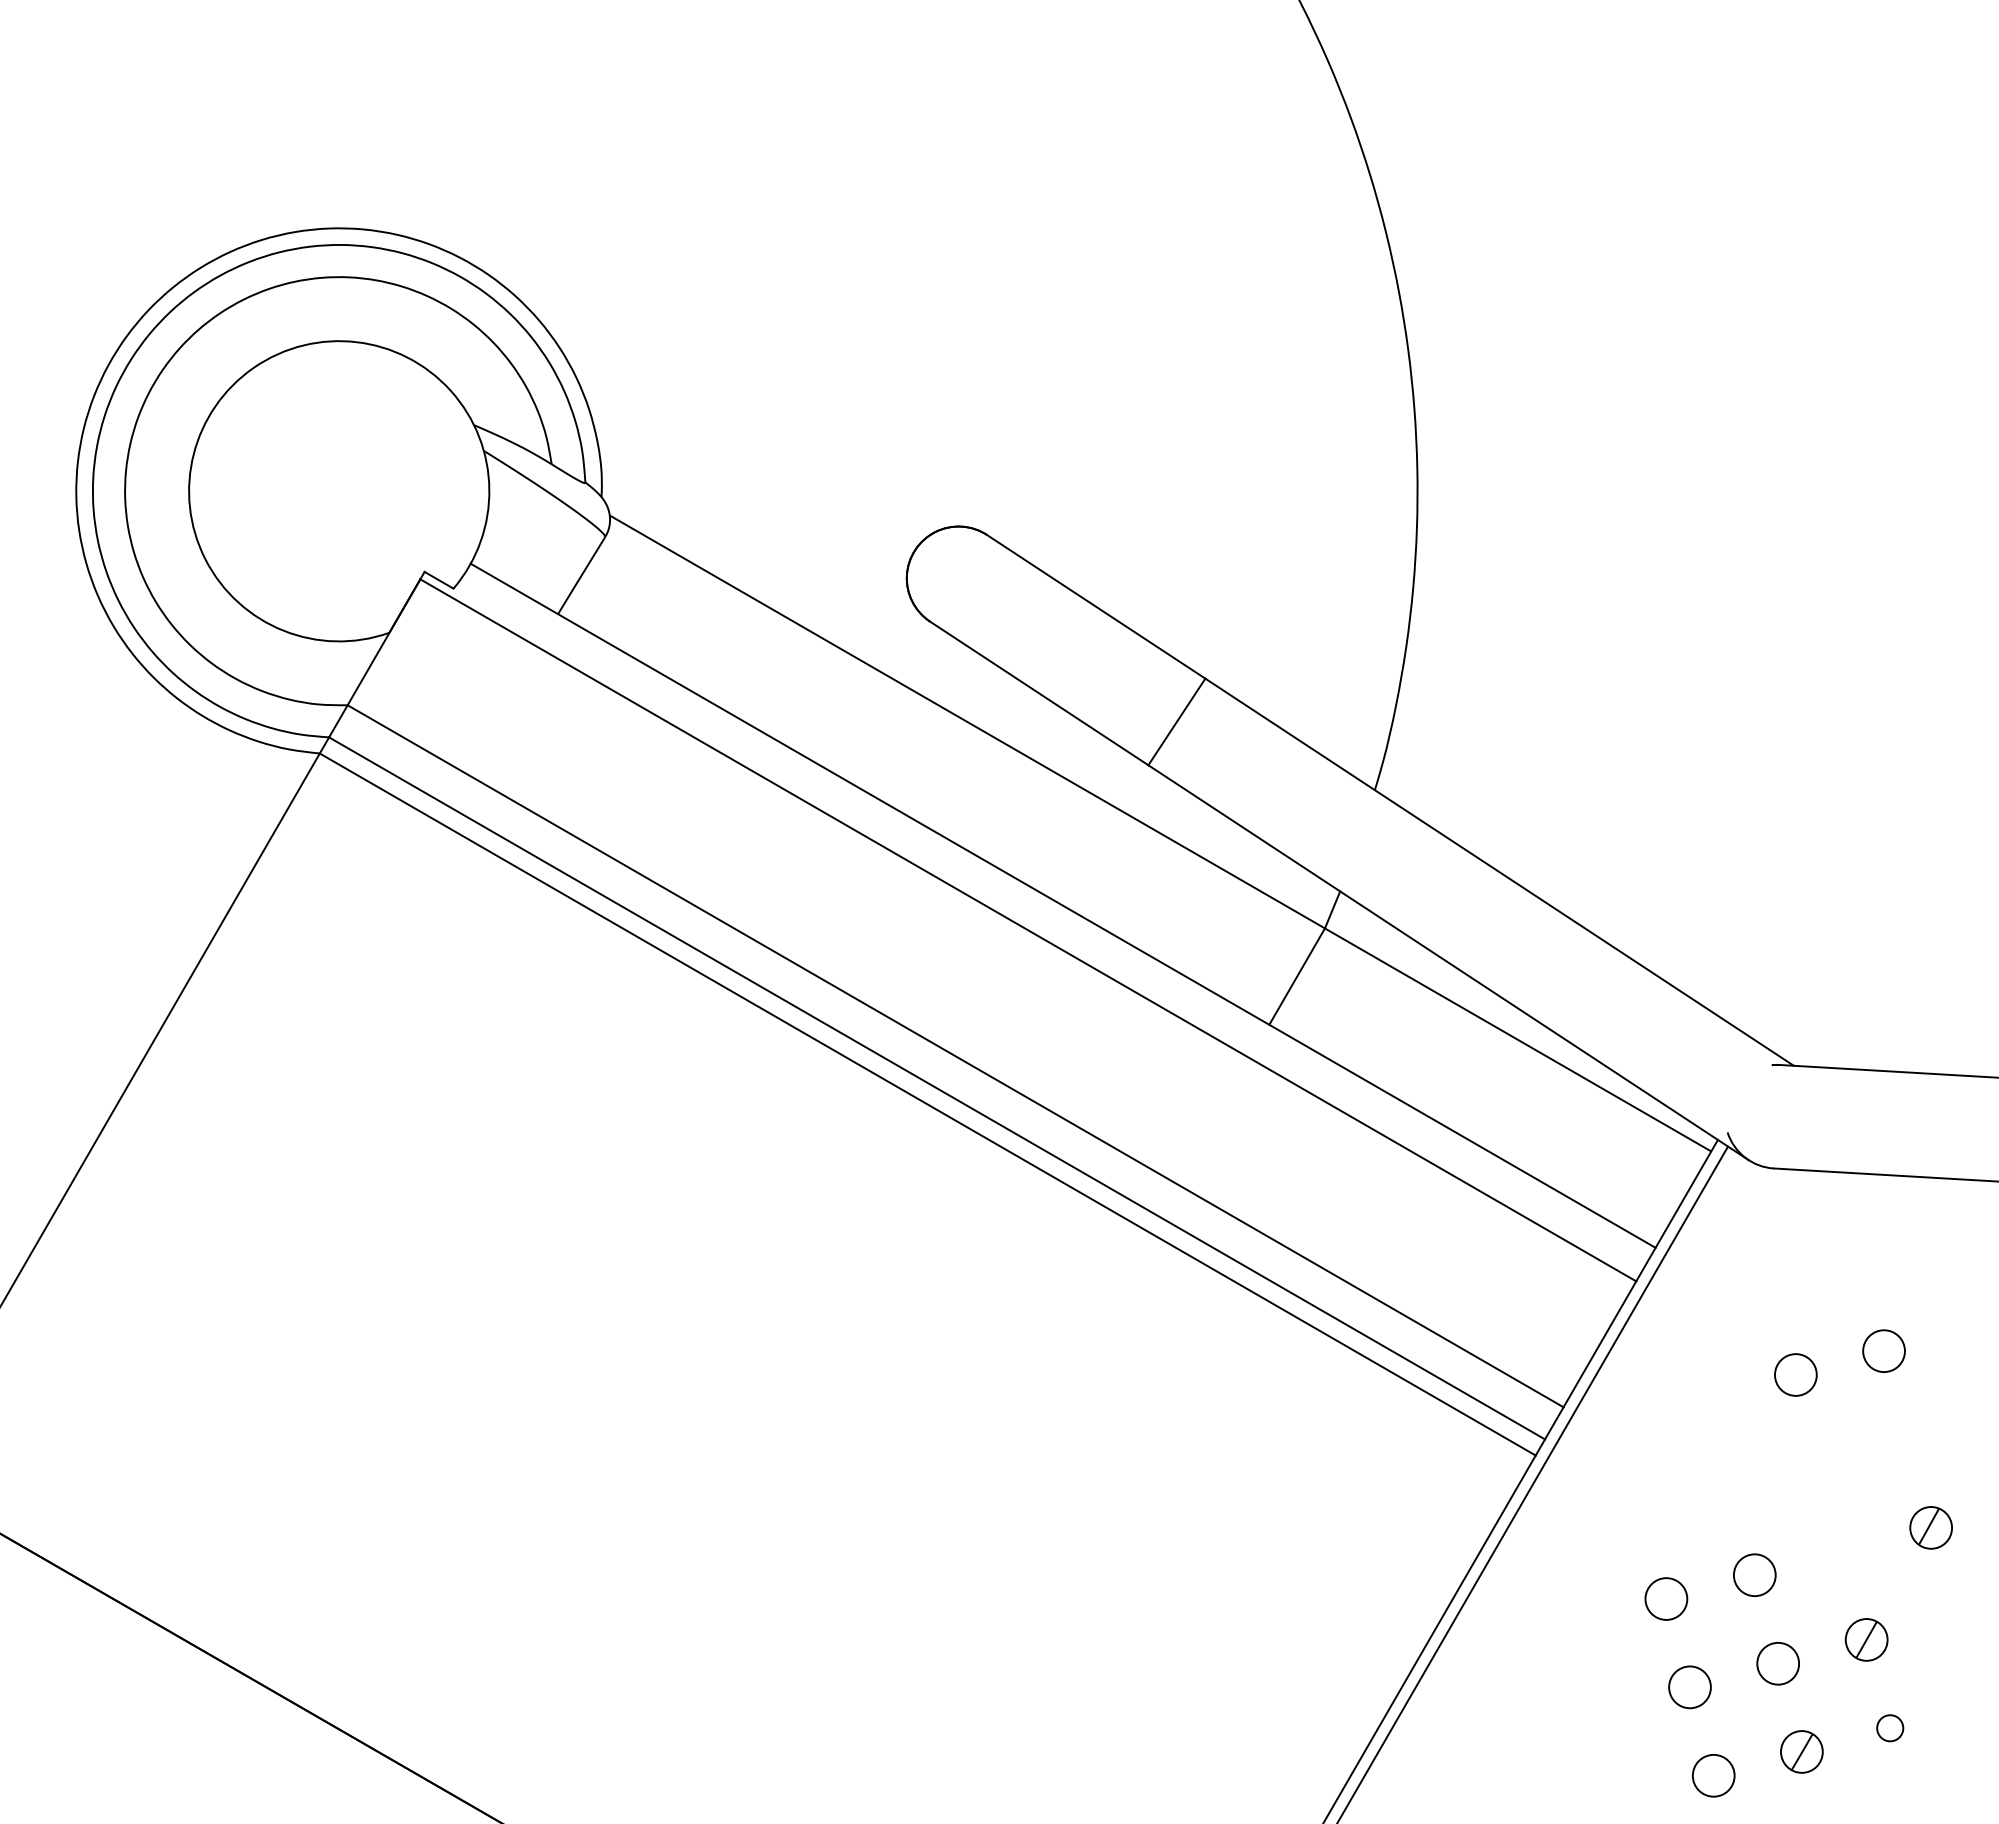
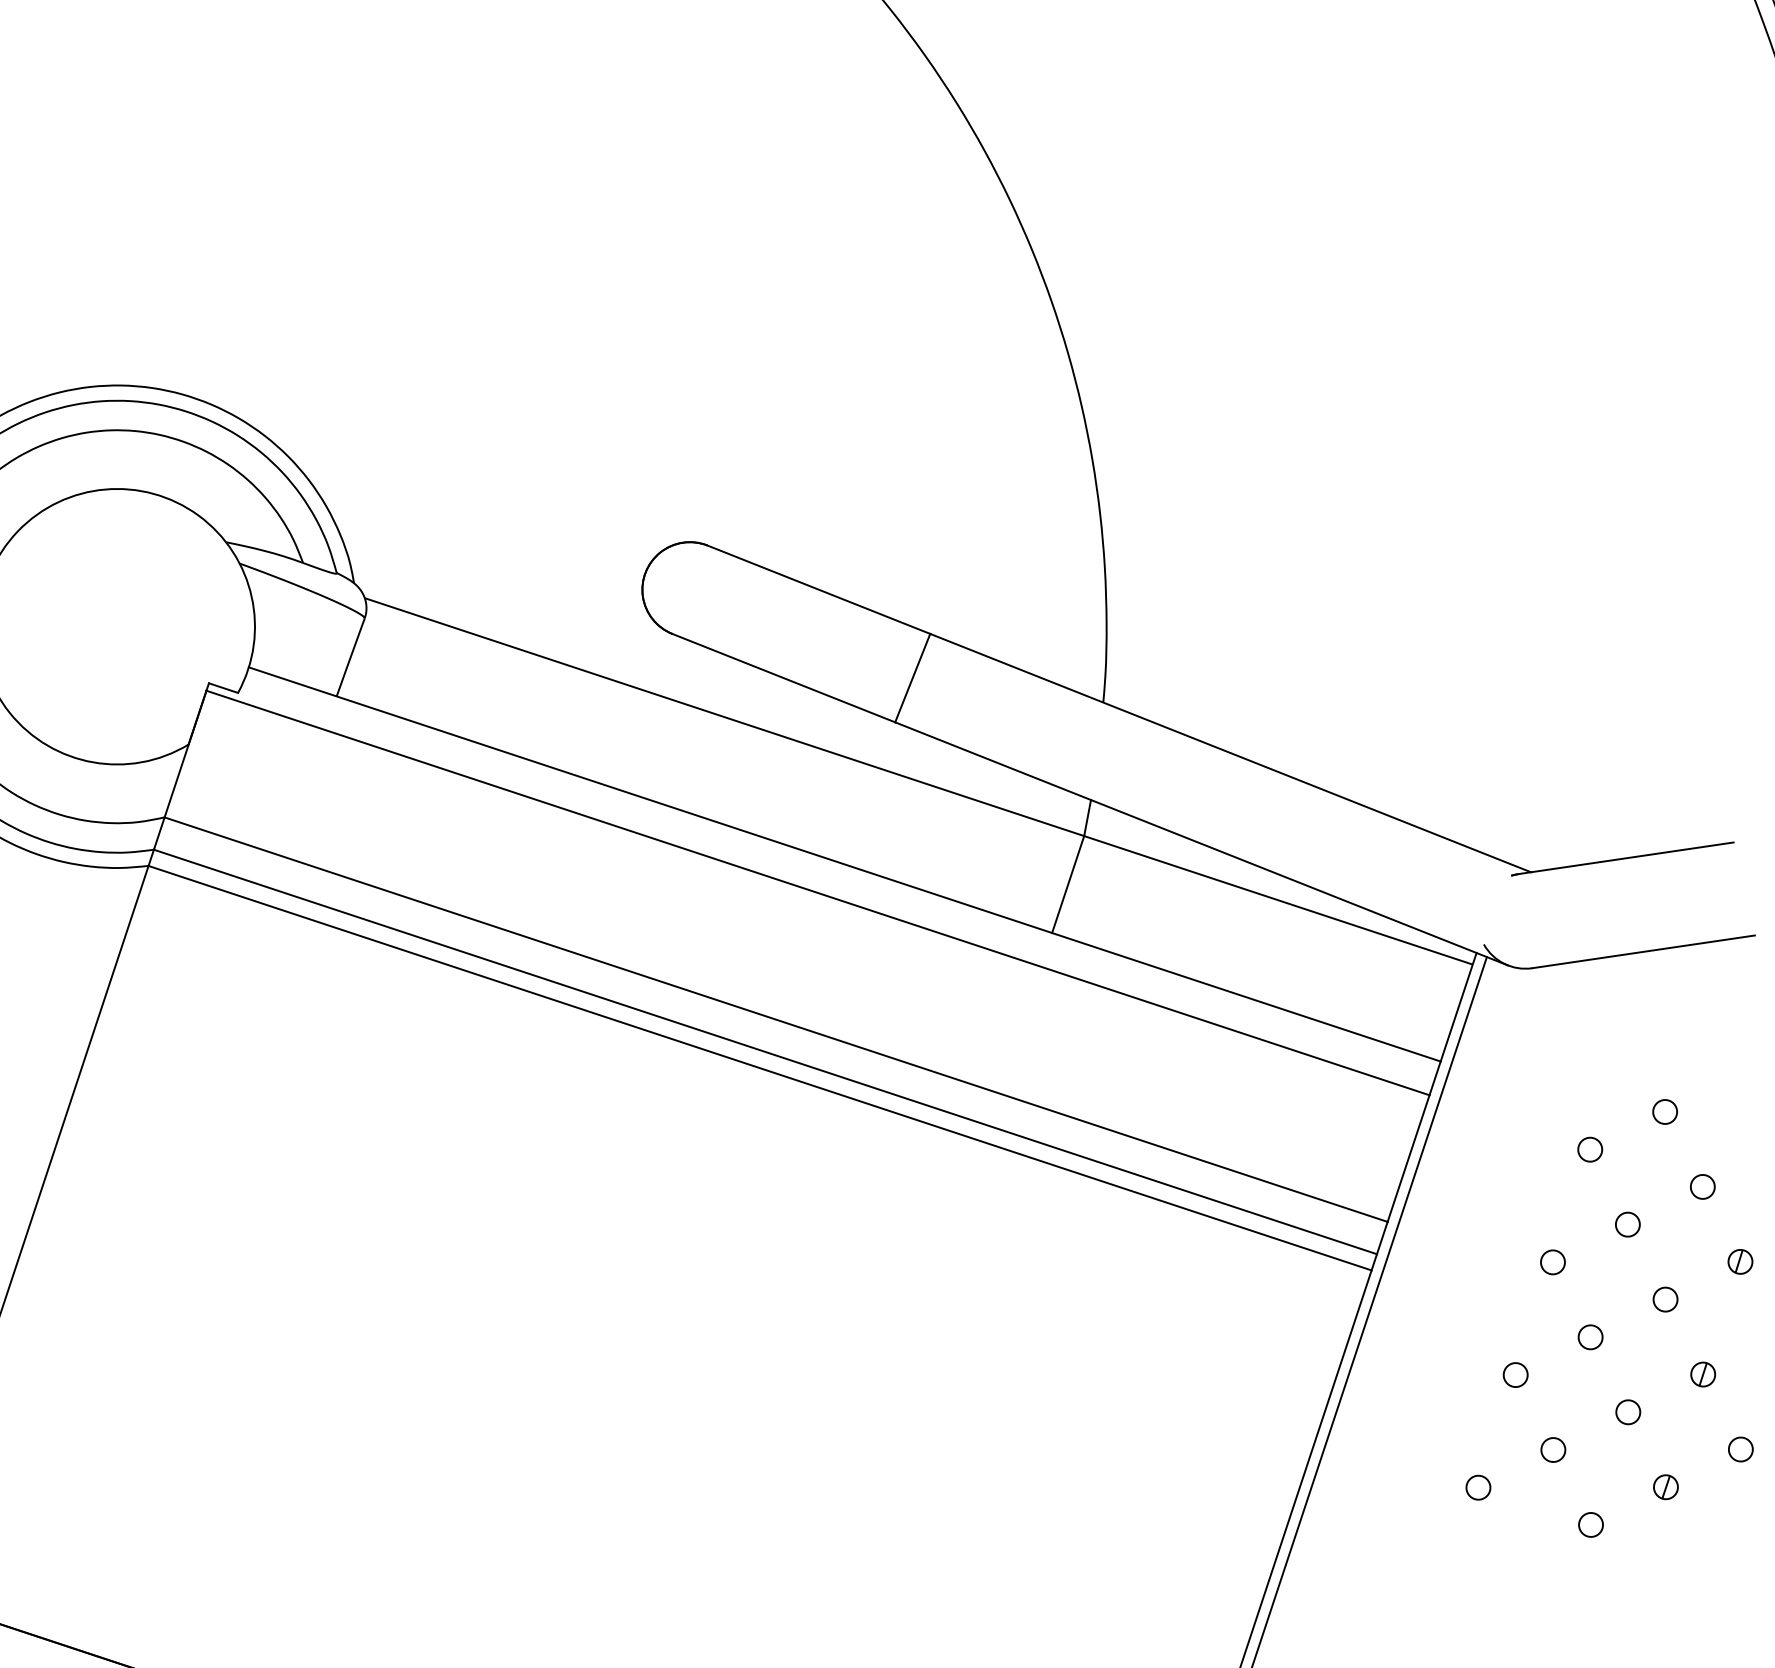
circle: (1883, 1351) -> (1664, 1112), size x0.62
circle: (1795, 1374) -> (1589, 1149), size x0.62
circle: (1907, 1439) -> (1702, 1186), added
circle: (1819, 1463) -> (1628, 1224), added
circle: (1730, 1486) -> (1552, 1262), added
part: (1931, 1527) -> (1740, 1261), size x0.62
circle: (1842, 1551) -> (1665, 1299), added
circle: (1754, 1575) -> (1590, 1337), size x0.62
circle: (1666, 1598) -> (1515, 1374), size x0.62
part: (1866, 1639) -> (1703, 1374), size x0.62
circle: (1778, 1663) -> (1628, 1412), size x0.62
circle: (1689, 1687) -> (1552, 1450), size x0.62
circle: (1601, 1710) -> (1478, 1487), added
part: (1801, 1751) -> (1665, 1486), size x0.62
circle: (1713, 1775) -> (1590, 1524), size x0.62

